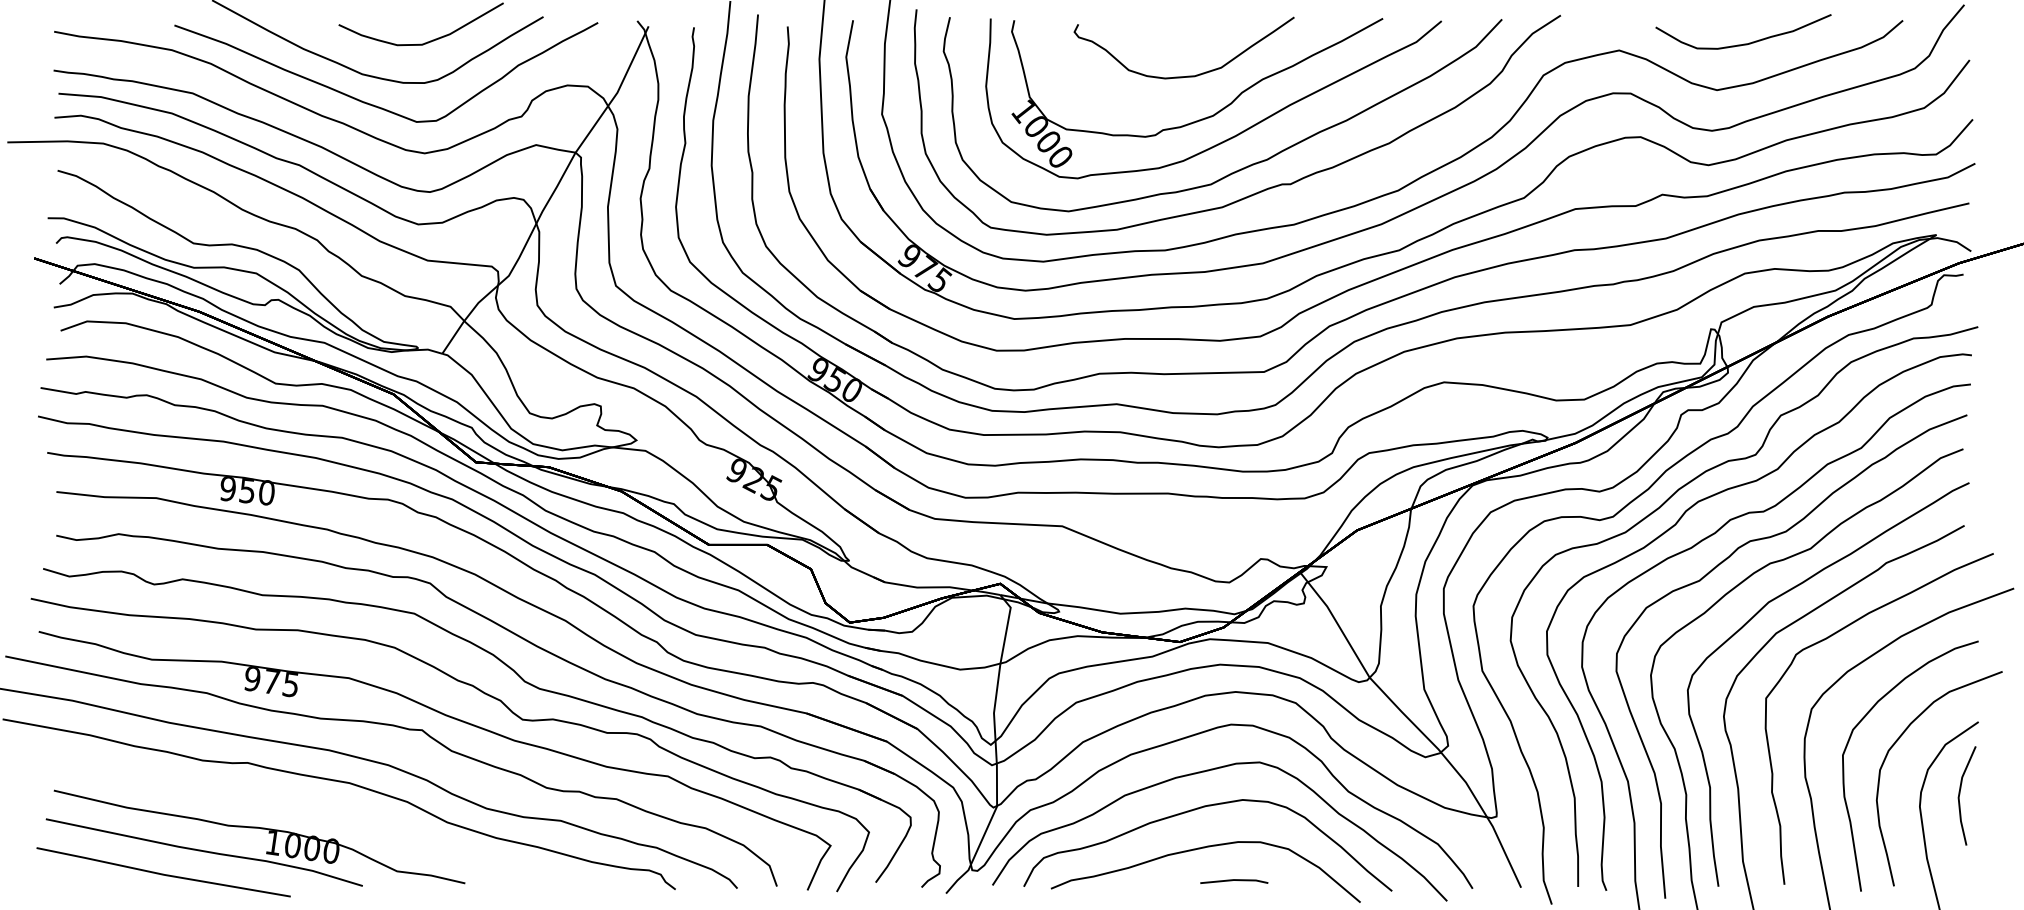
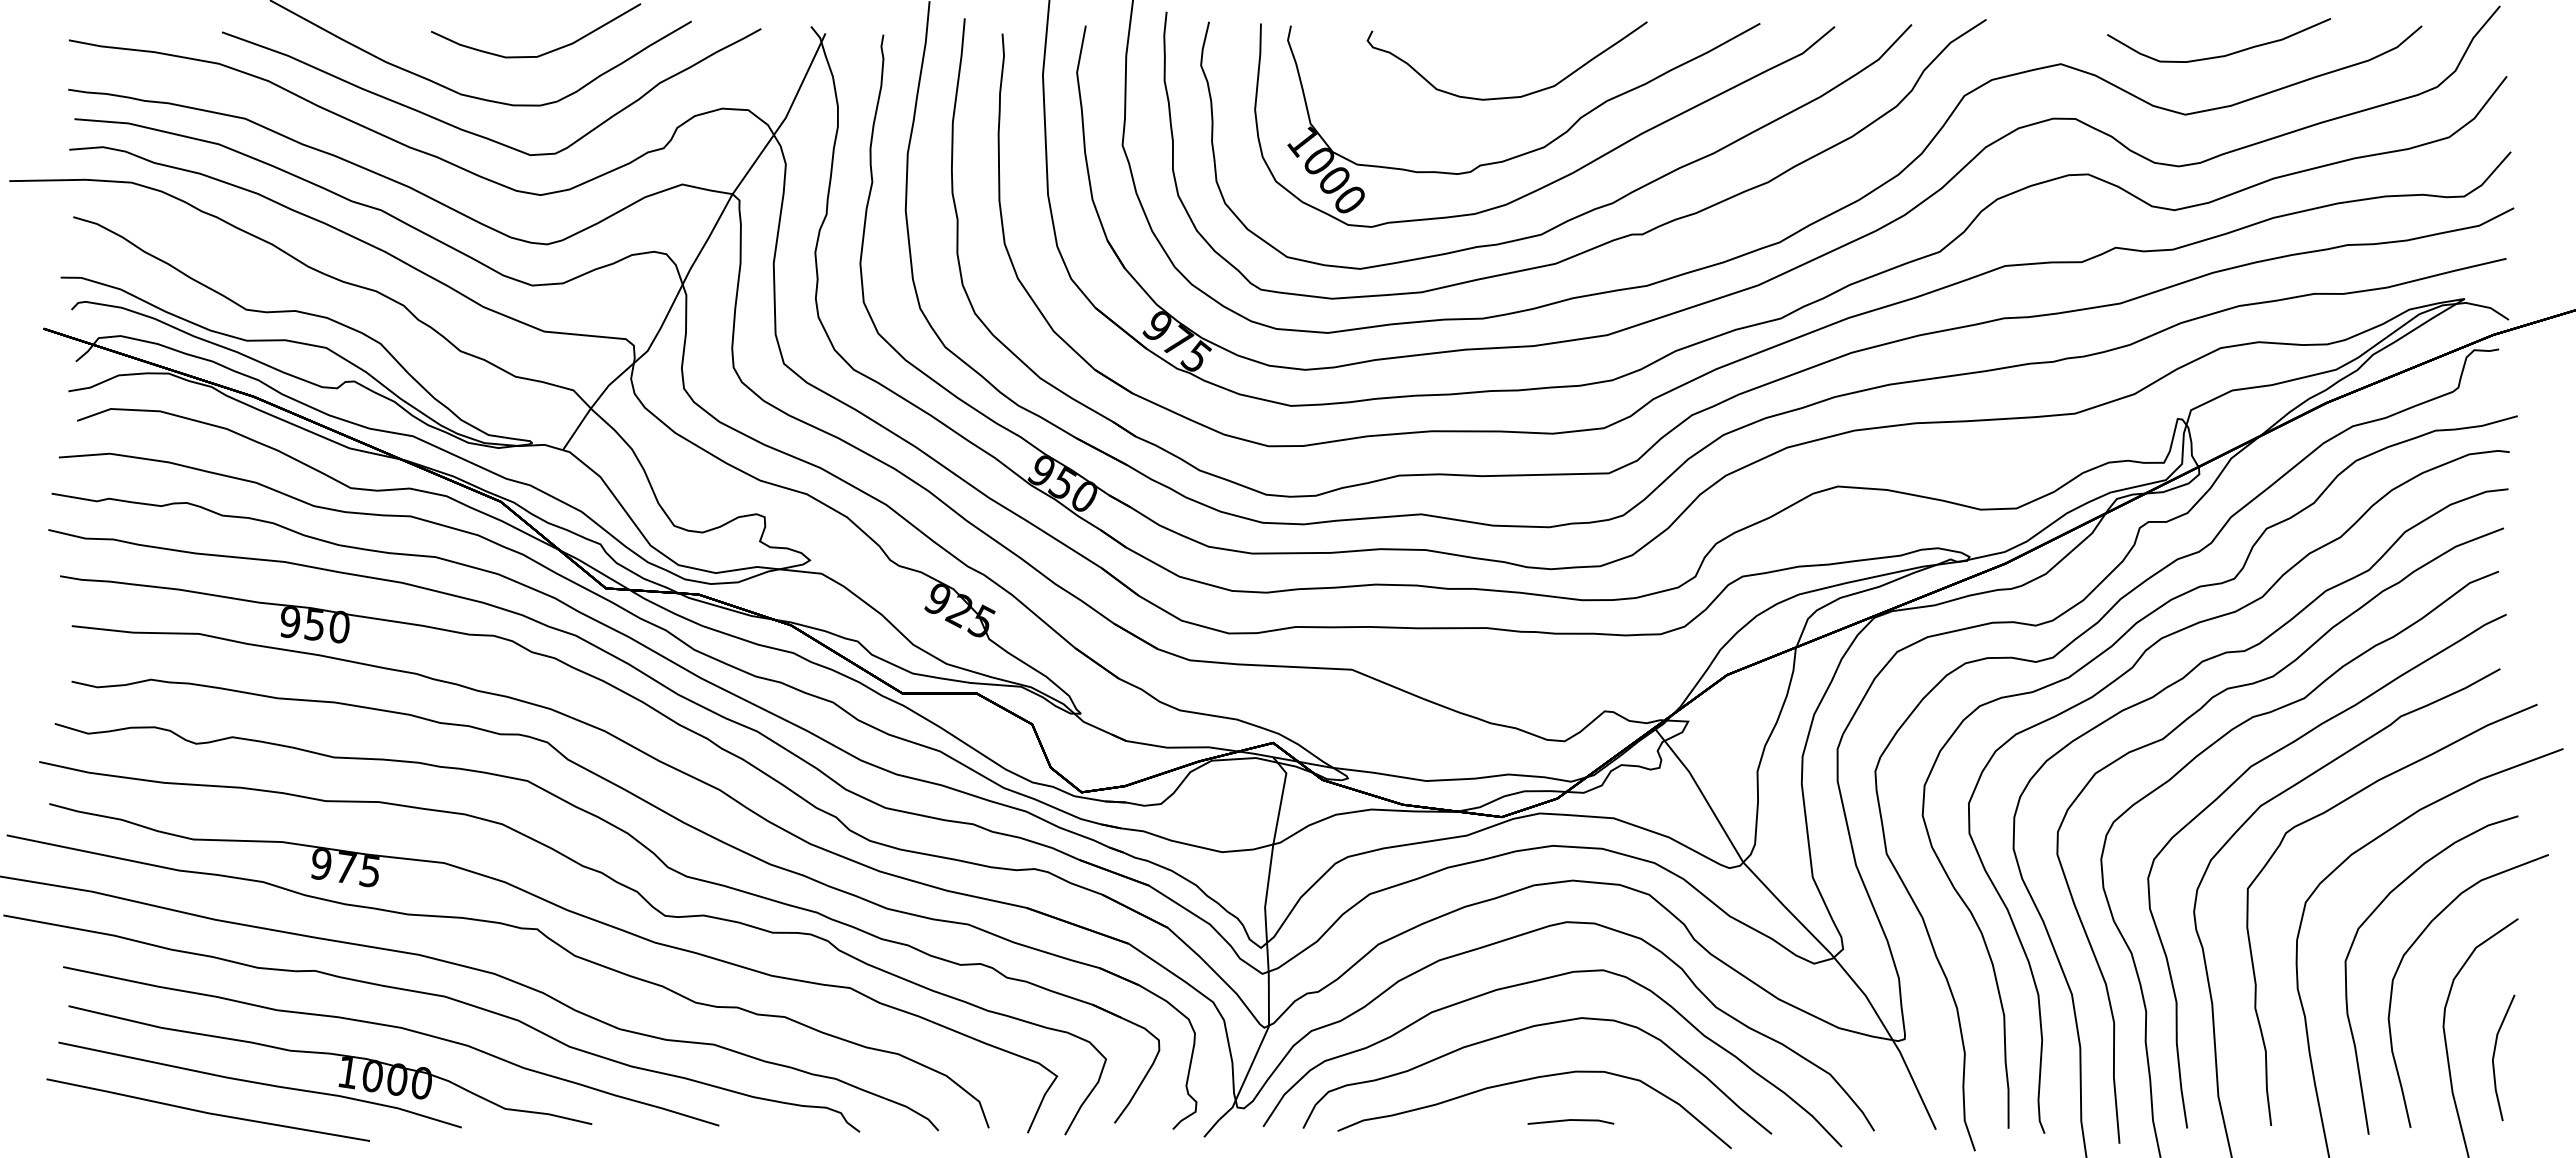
part: (1959, 795) -> (2494, 1057), moved
part: (312, 808) -> (397, 1028), added

